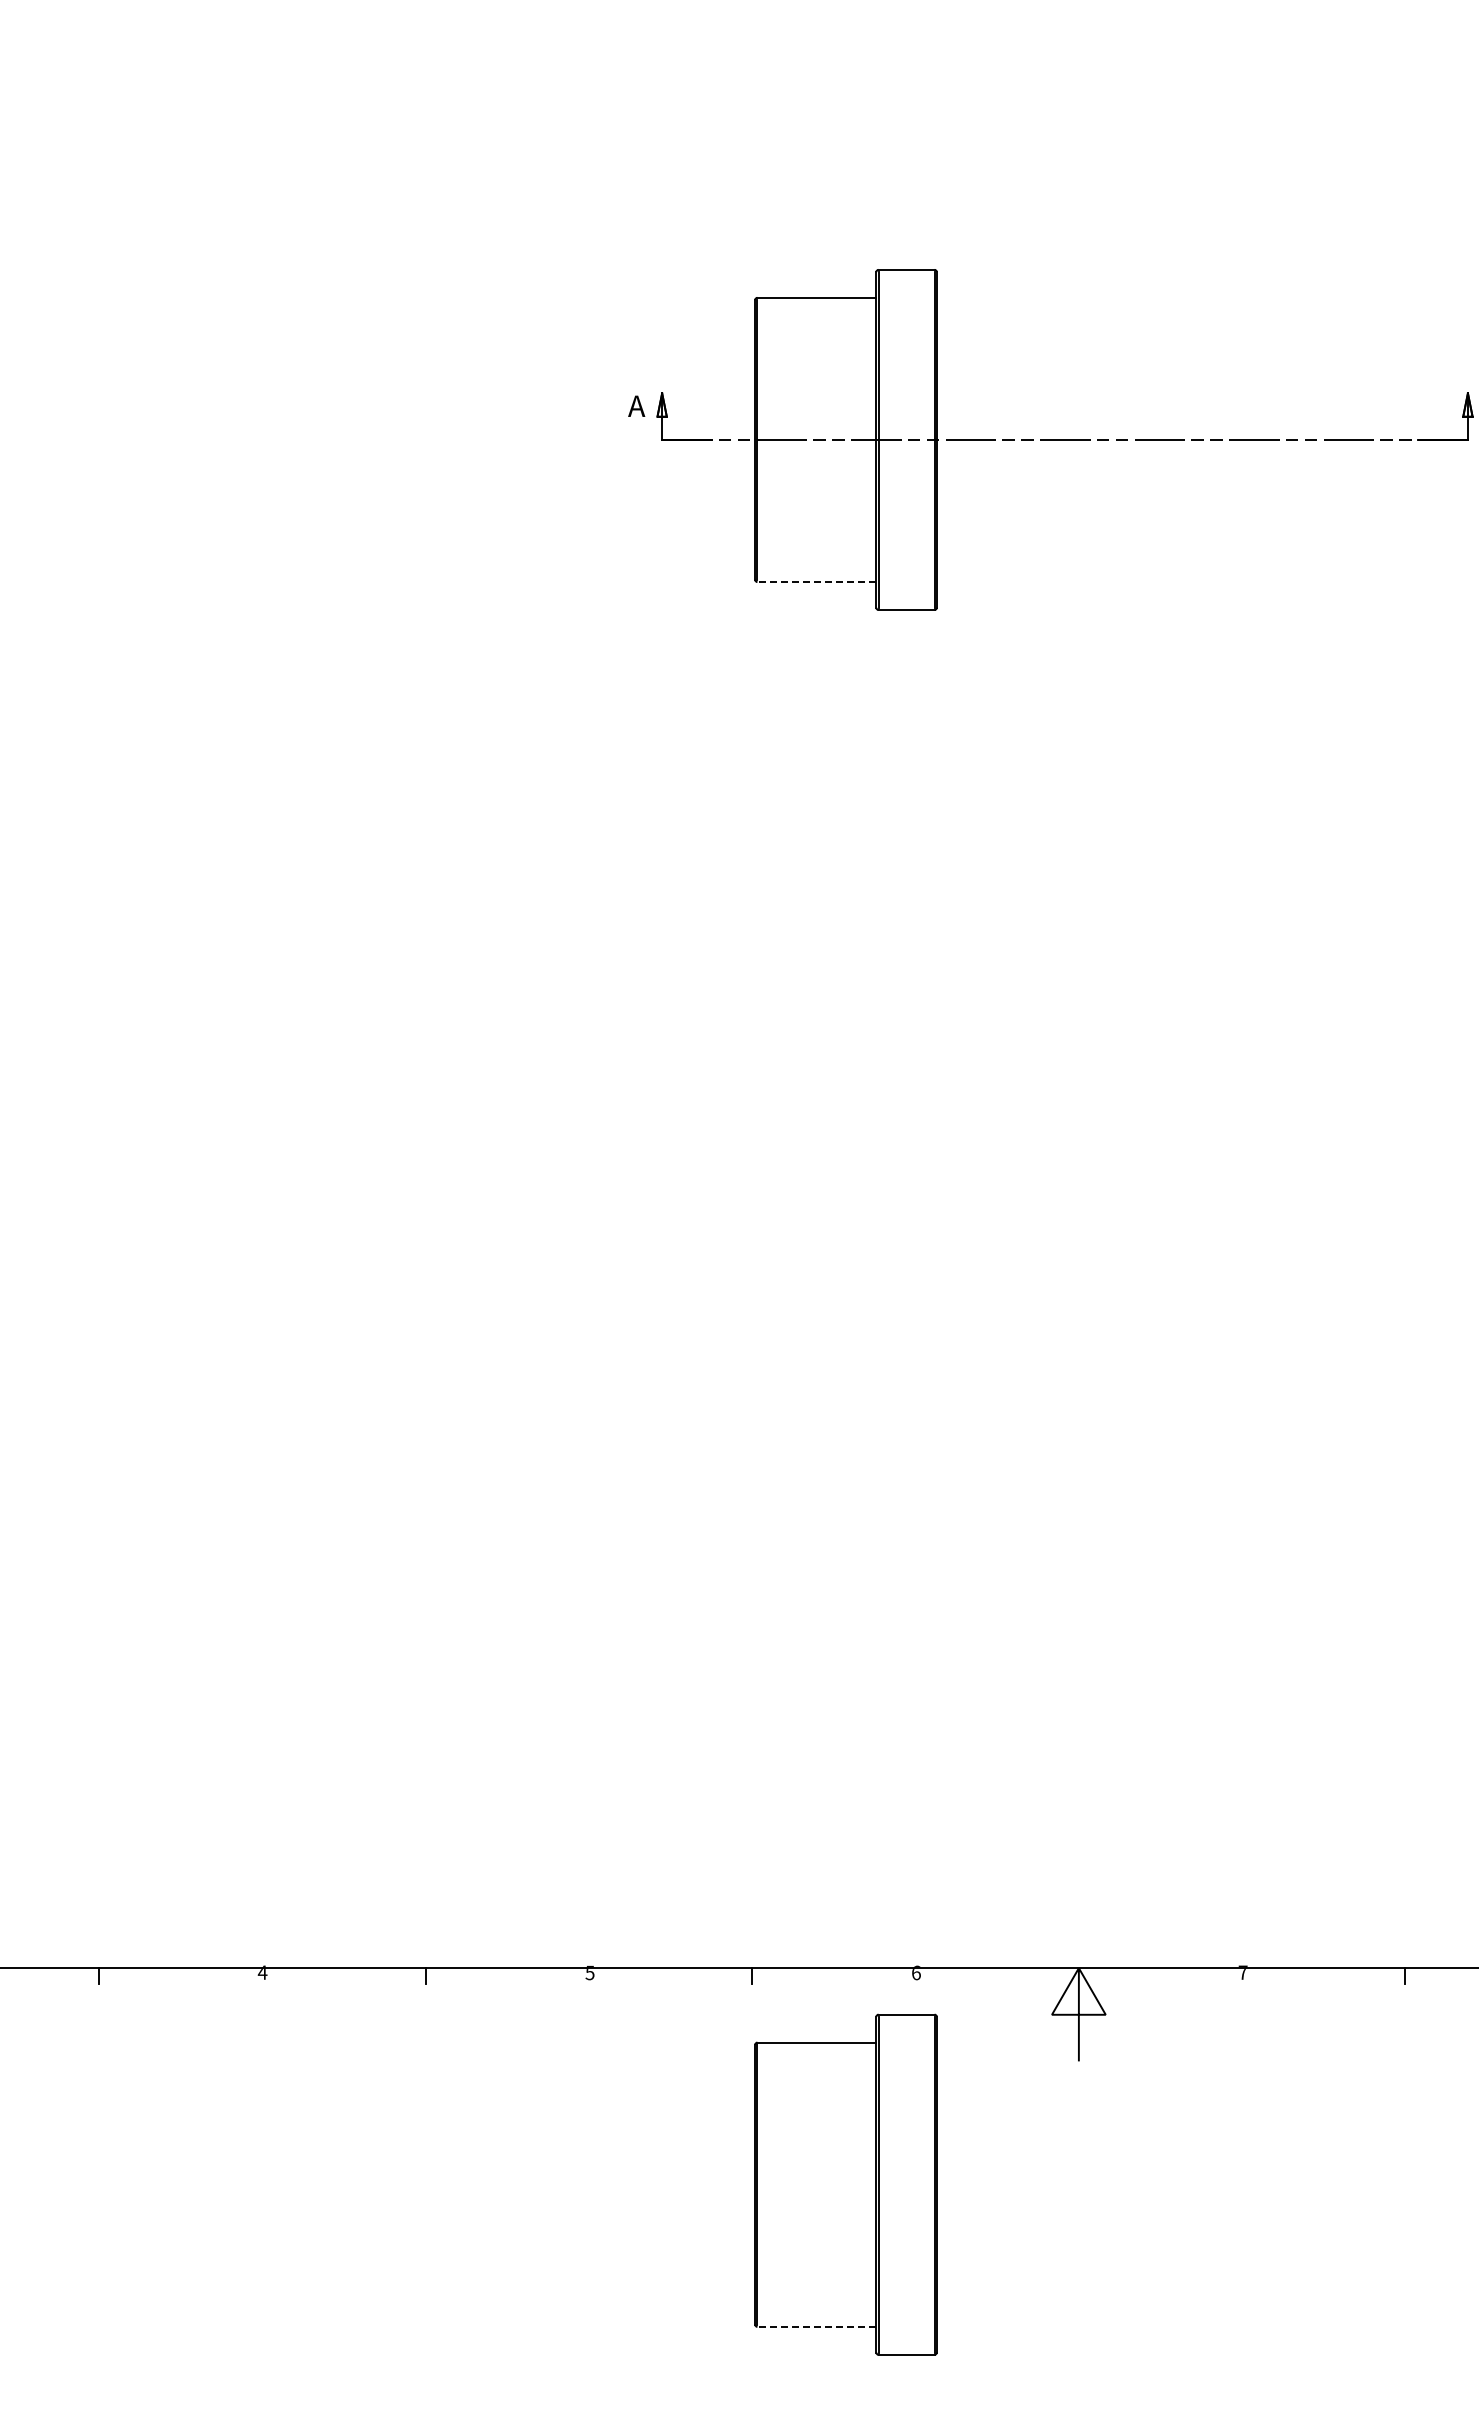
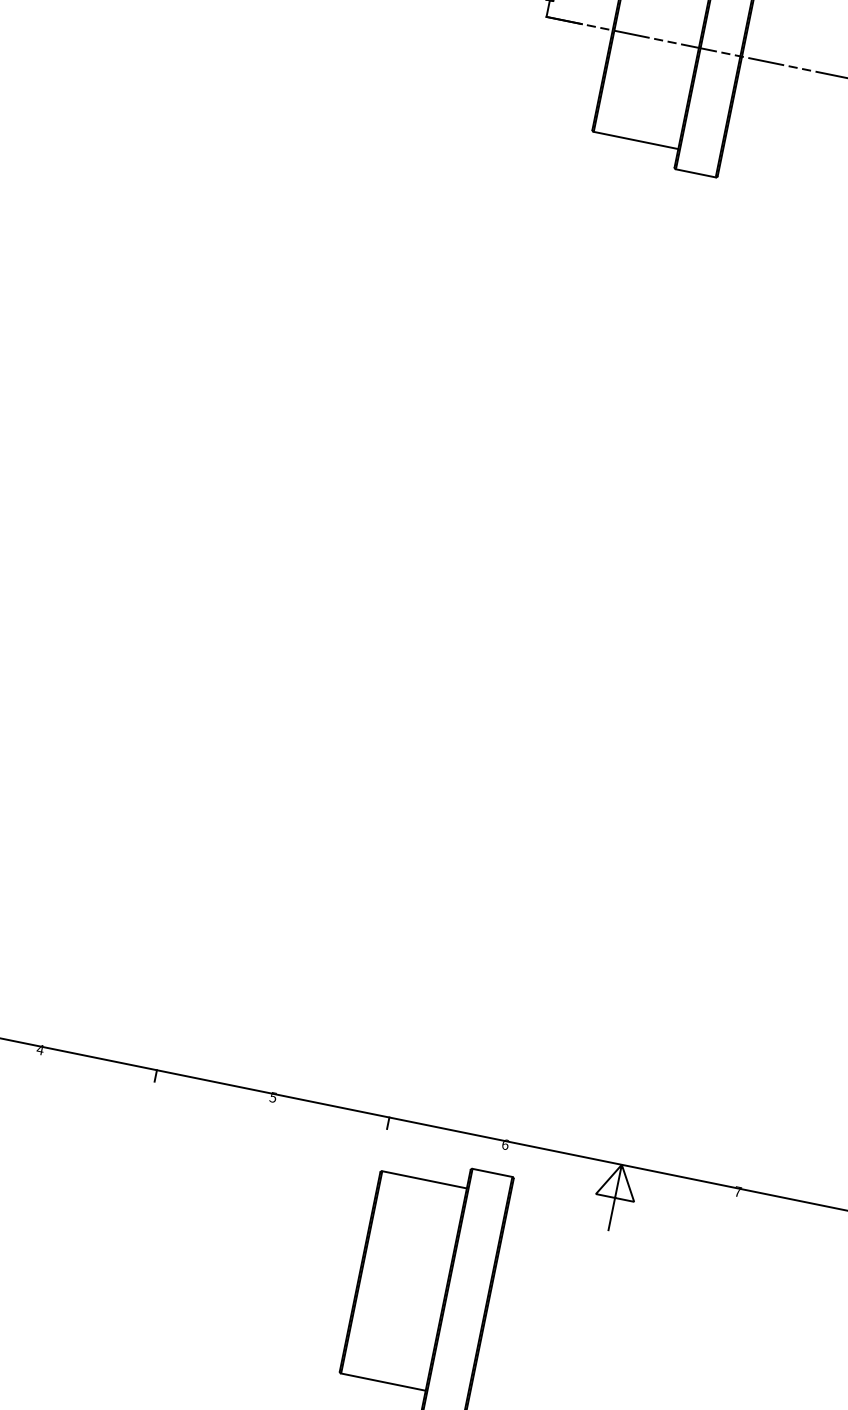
line: (816, 582) -> (635, 140), dashed -> solid
line: (816, 2326) -> (383, 1381), dashed -> solid

